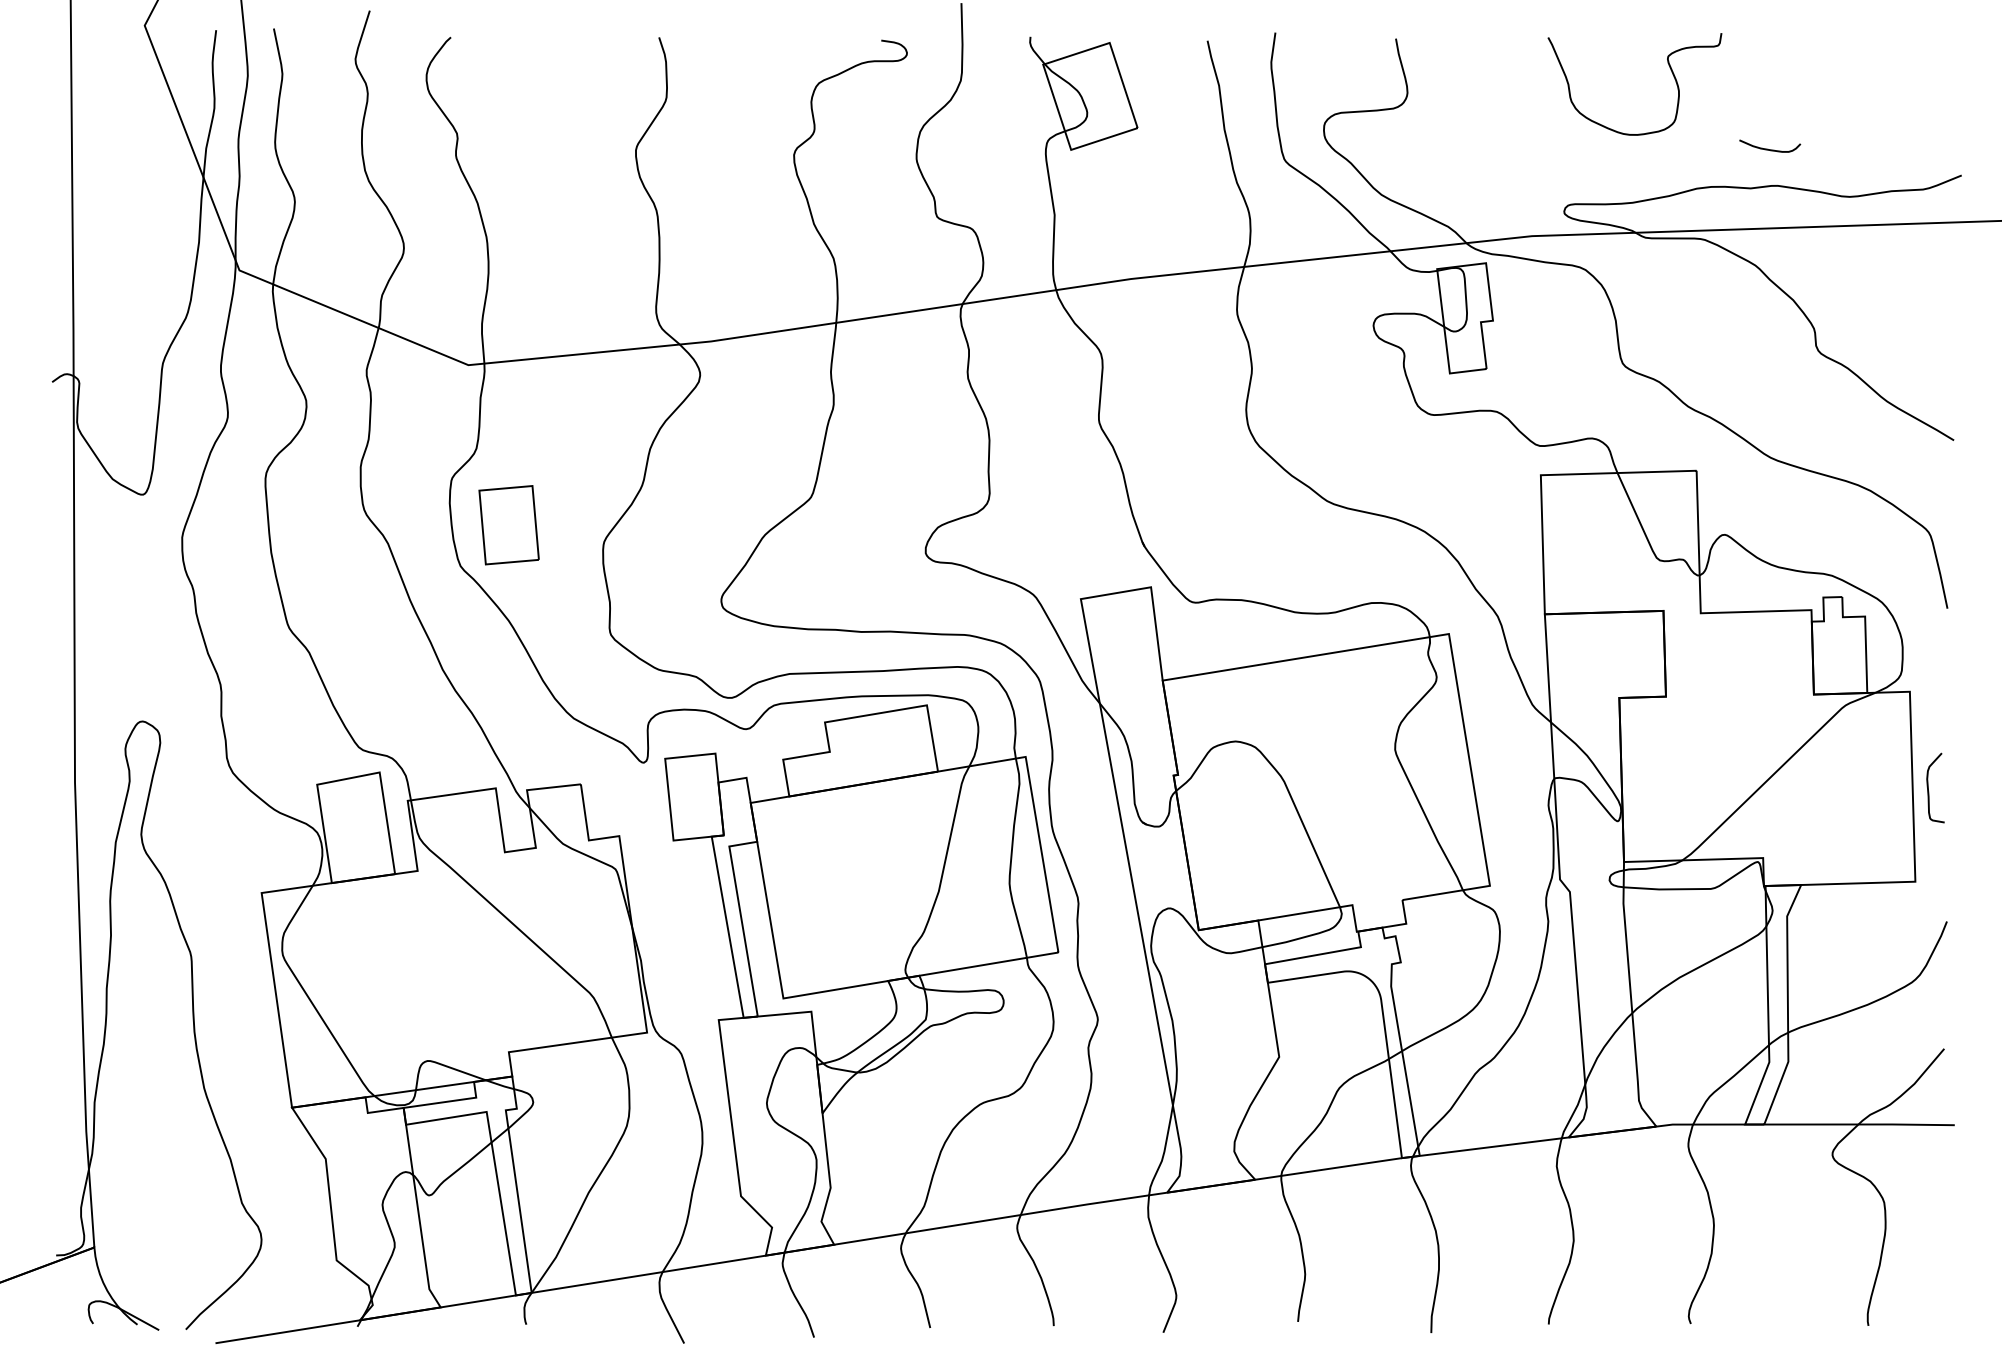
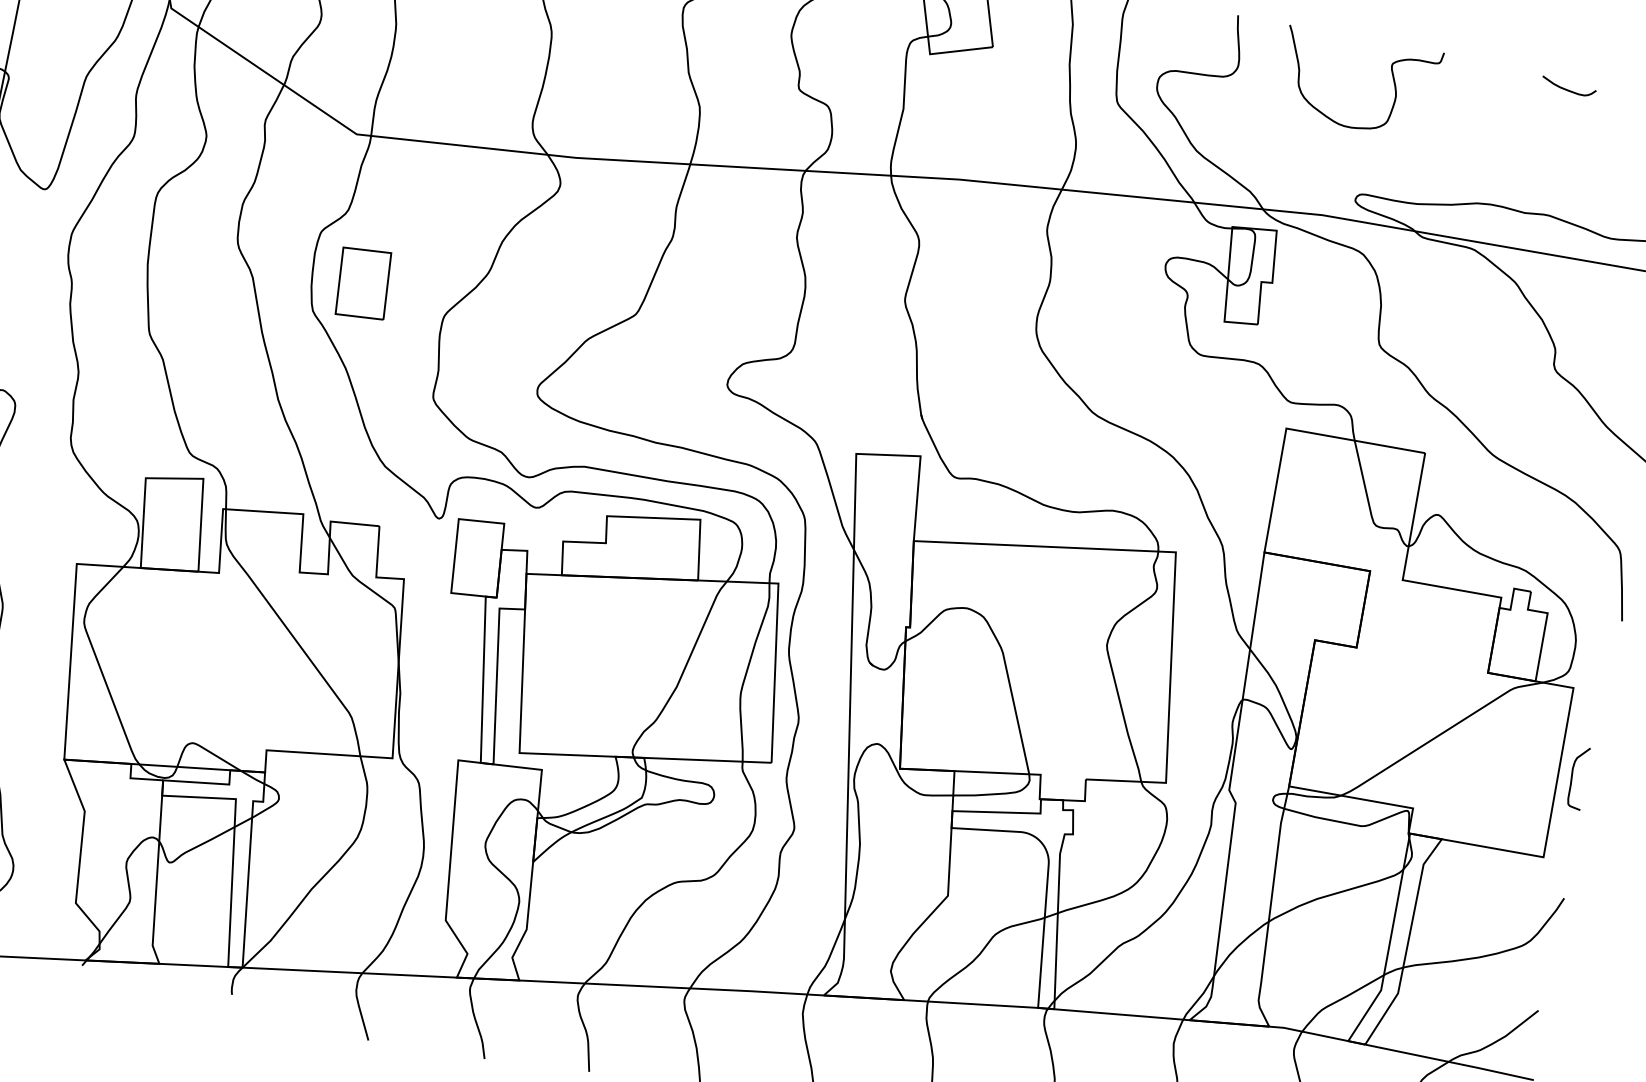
curve: (1670, 70) -> (1392, 76), moved
curve: (1770, 149) -> (1568, 90), moved

